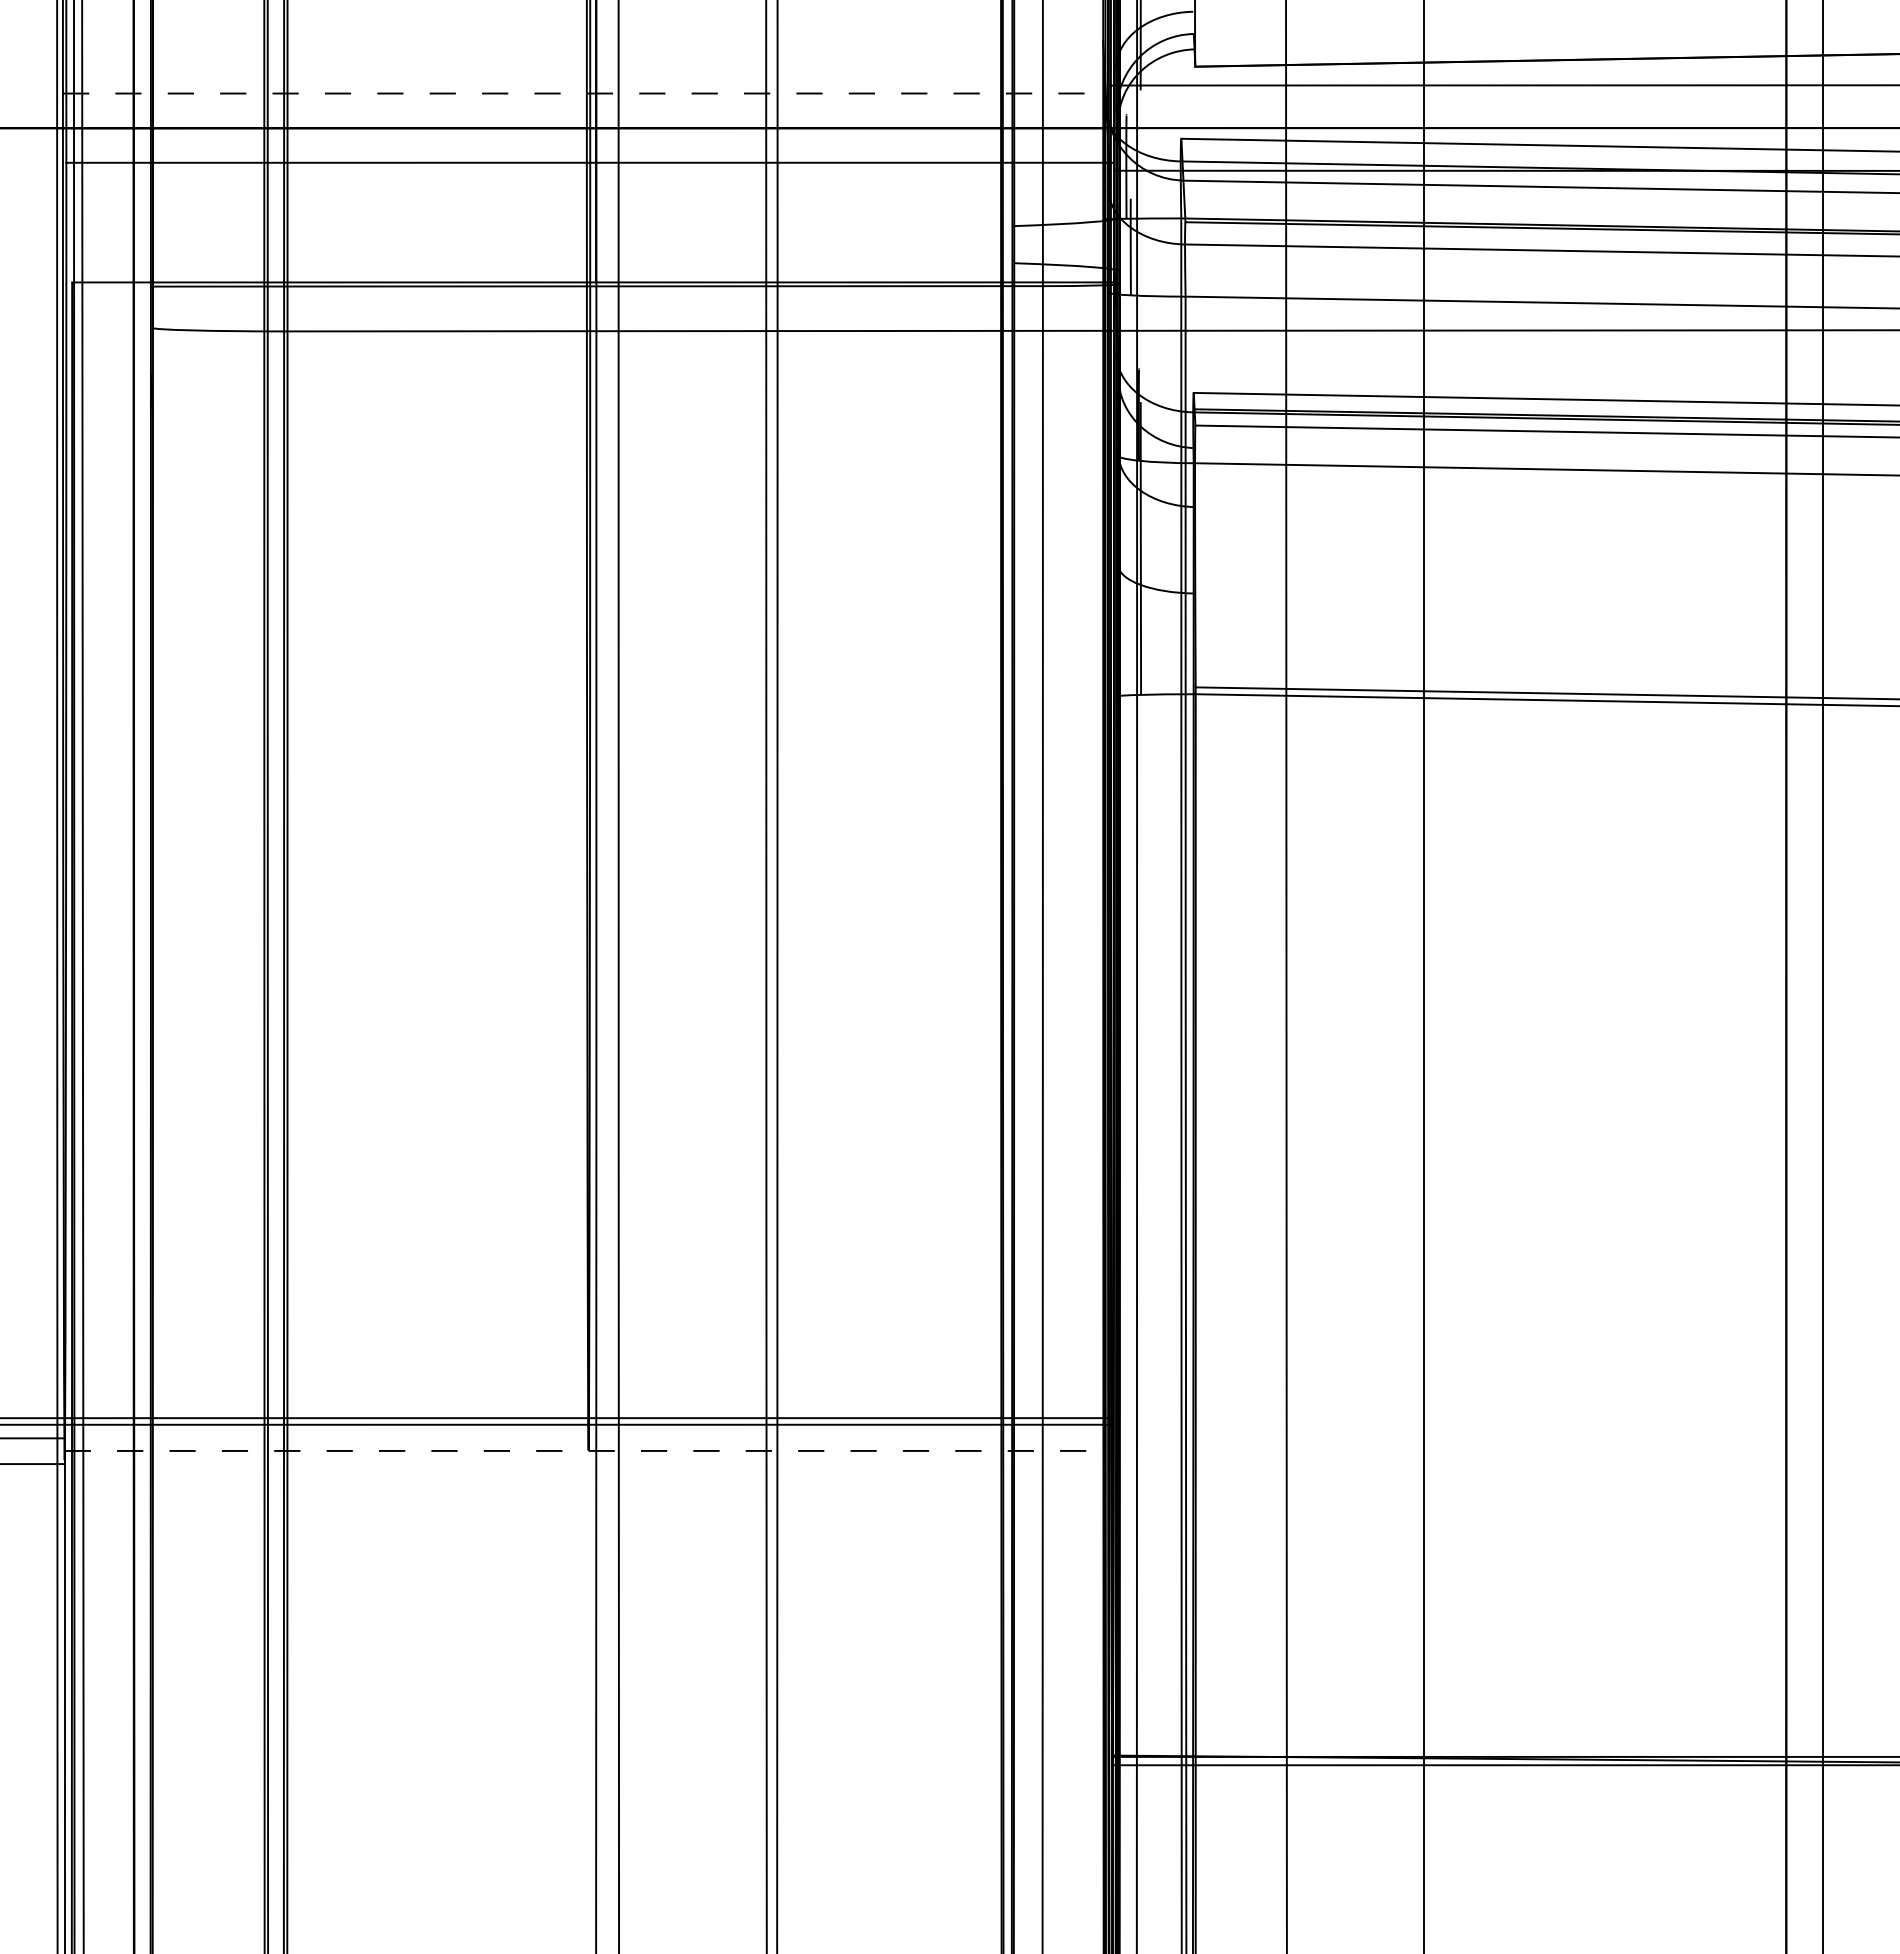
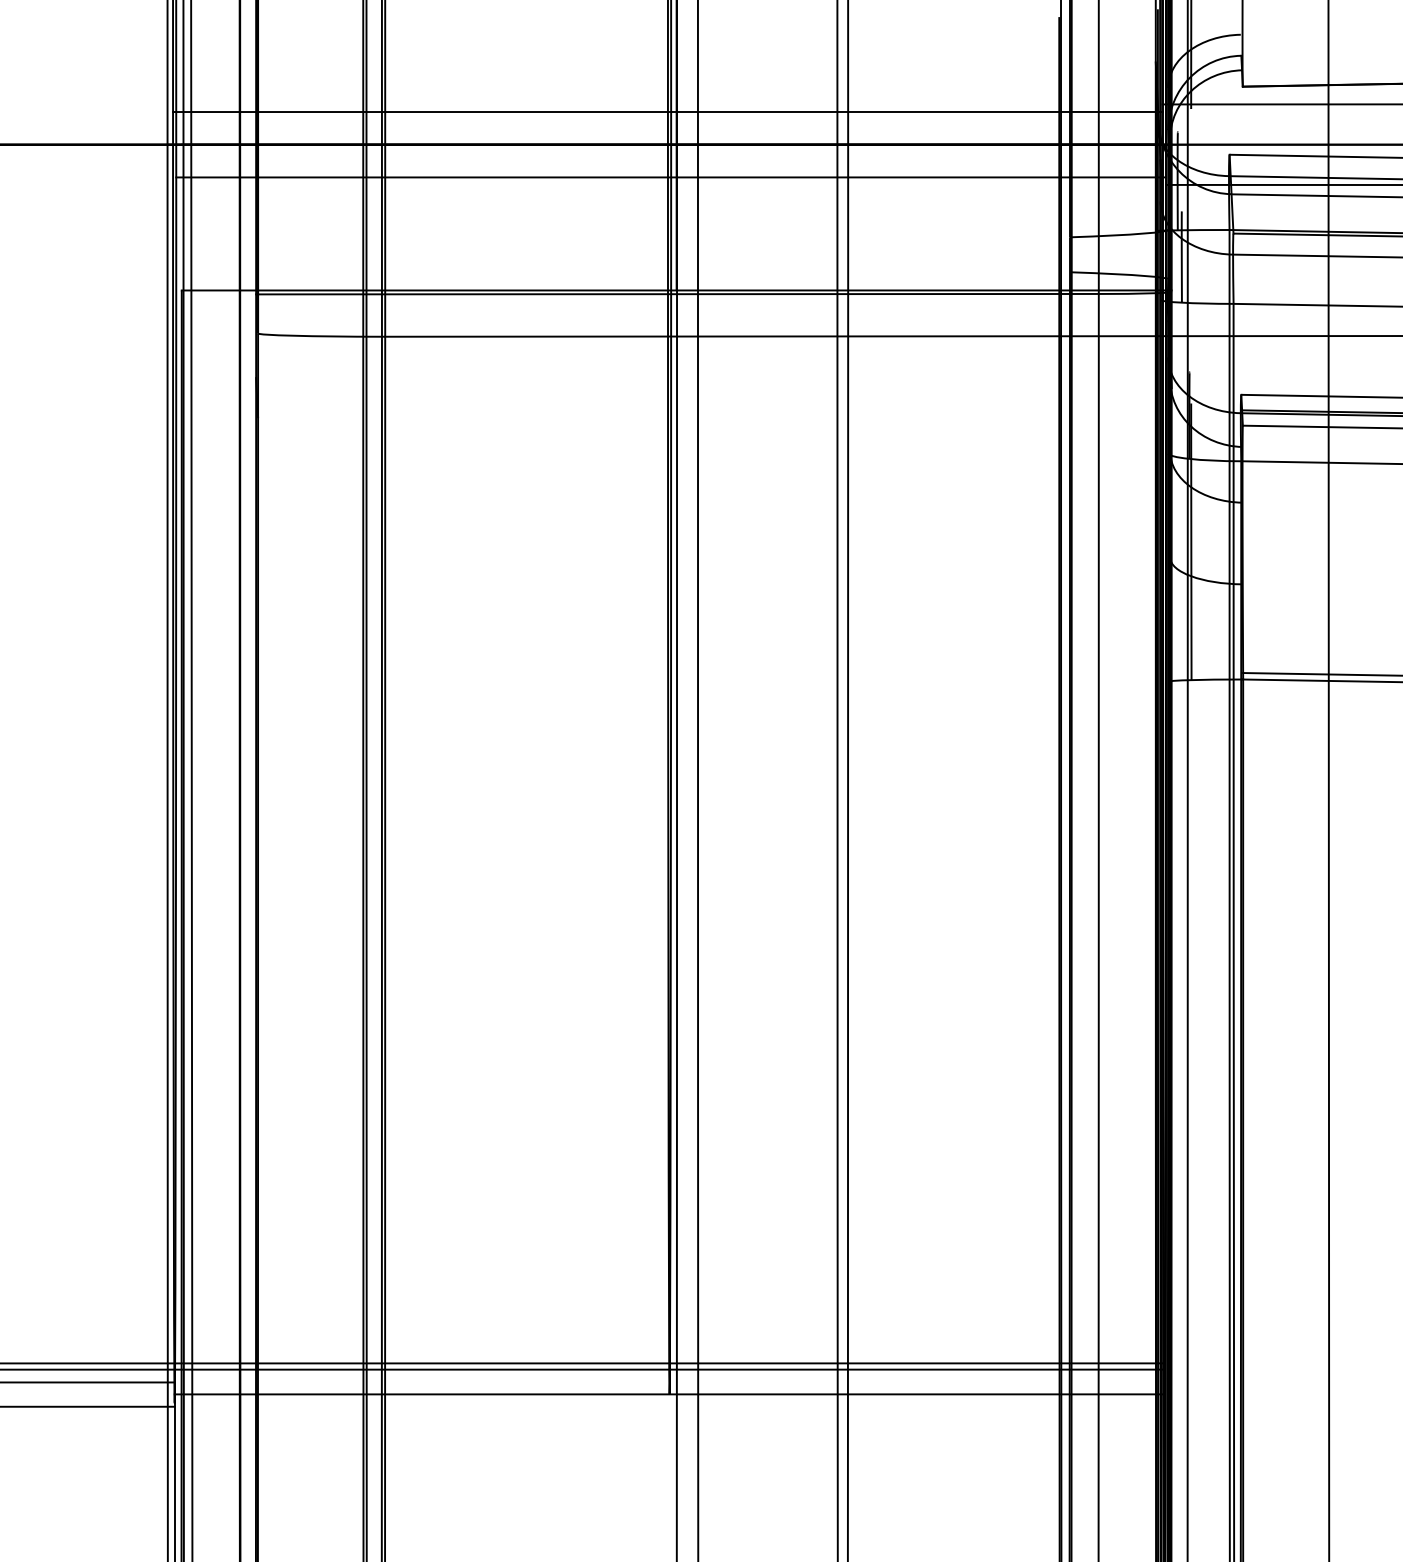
line: (586, 93) -> (667, 111), dashed -> solid
line: (588, 1450) -> (669, 1393), dashed -> solid

